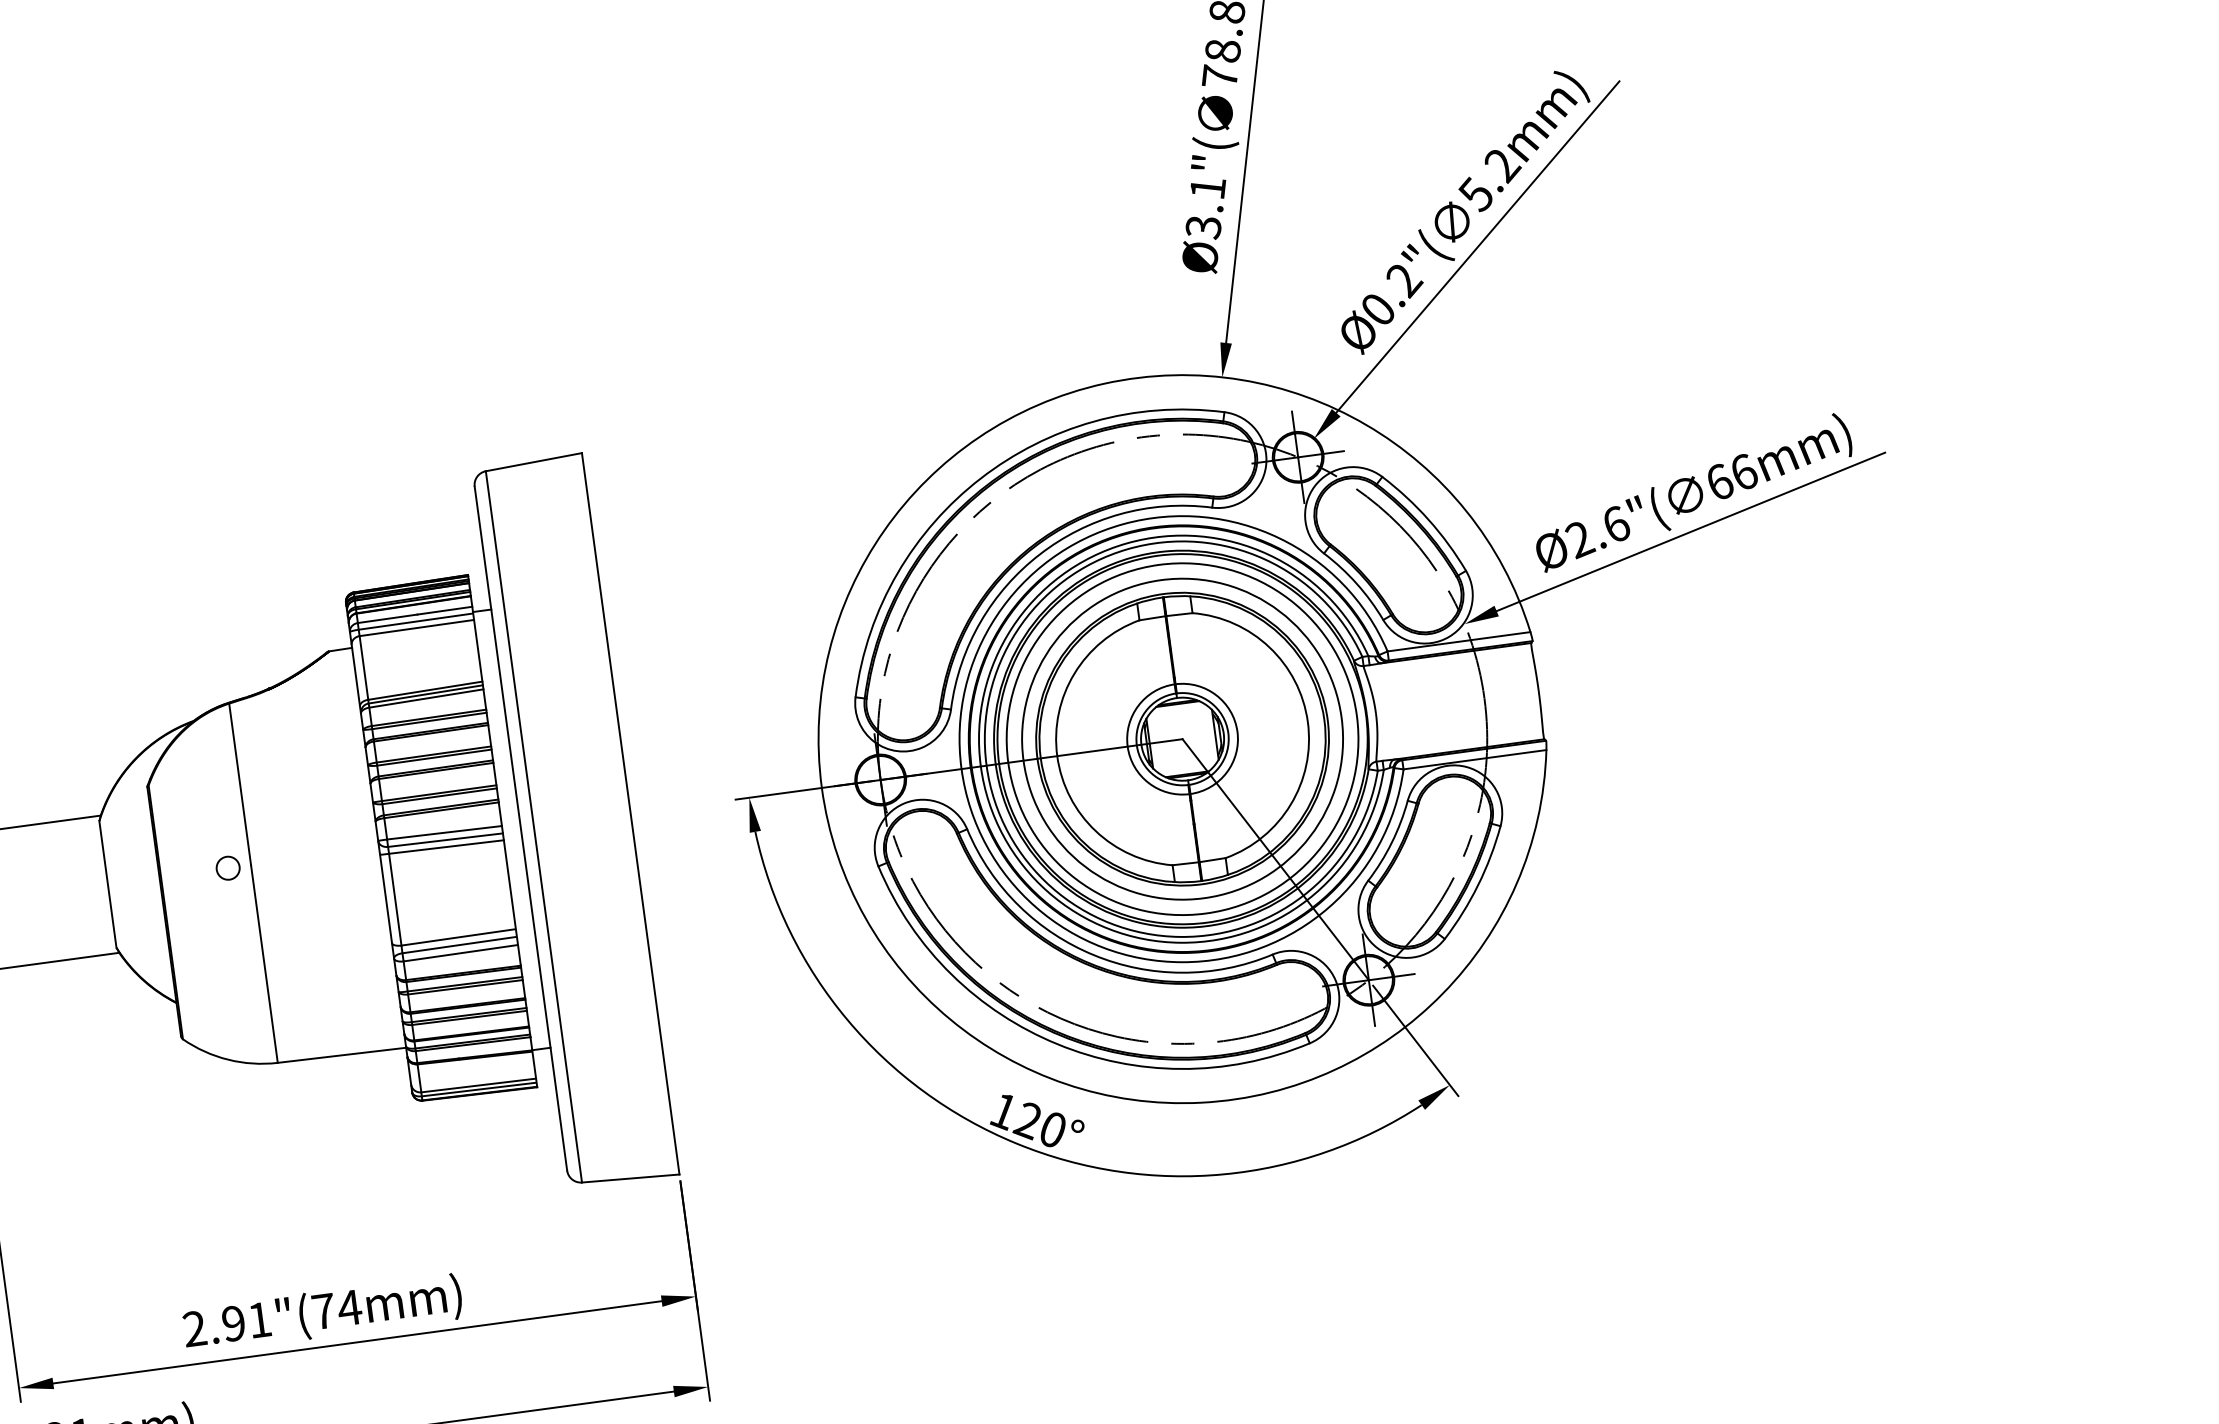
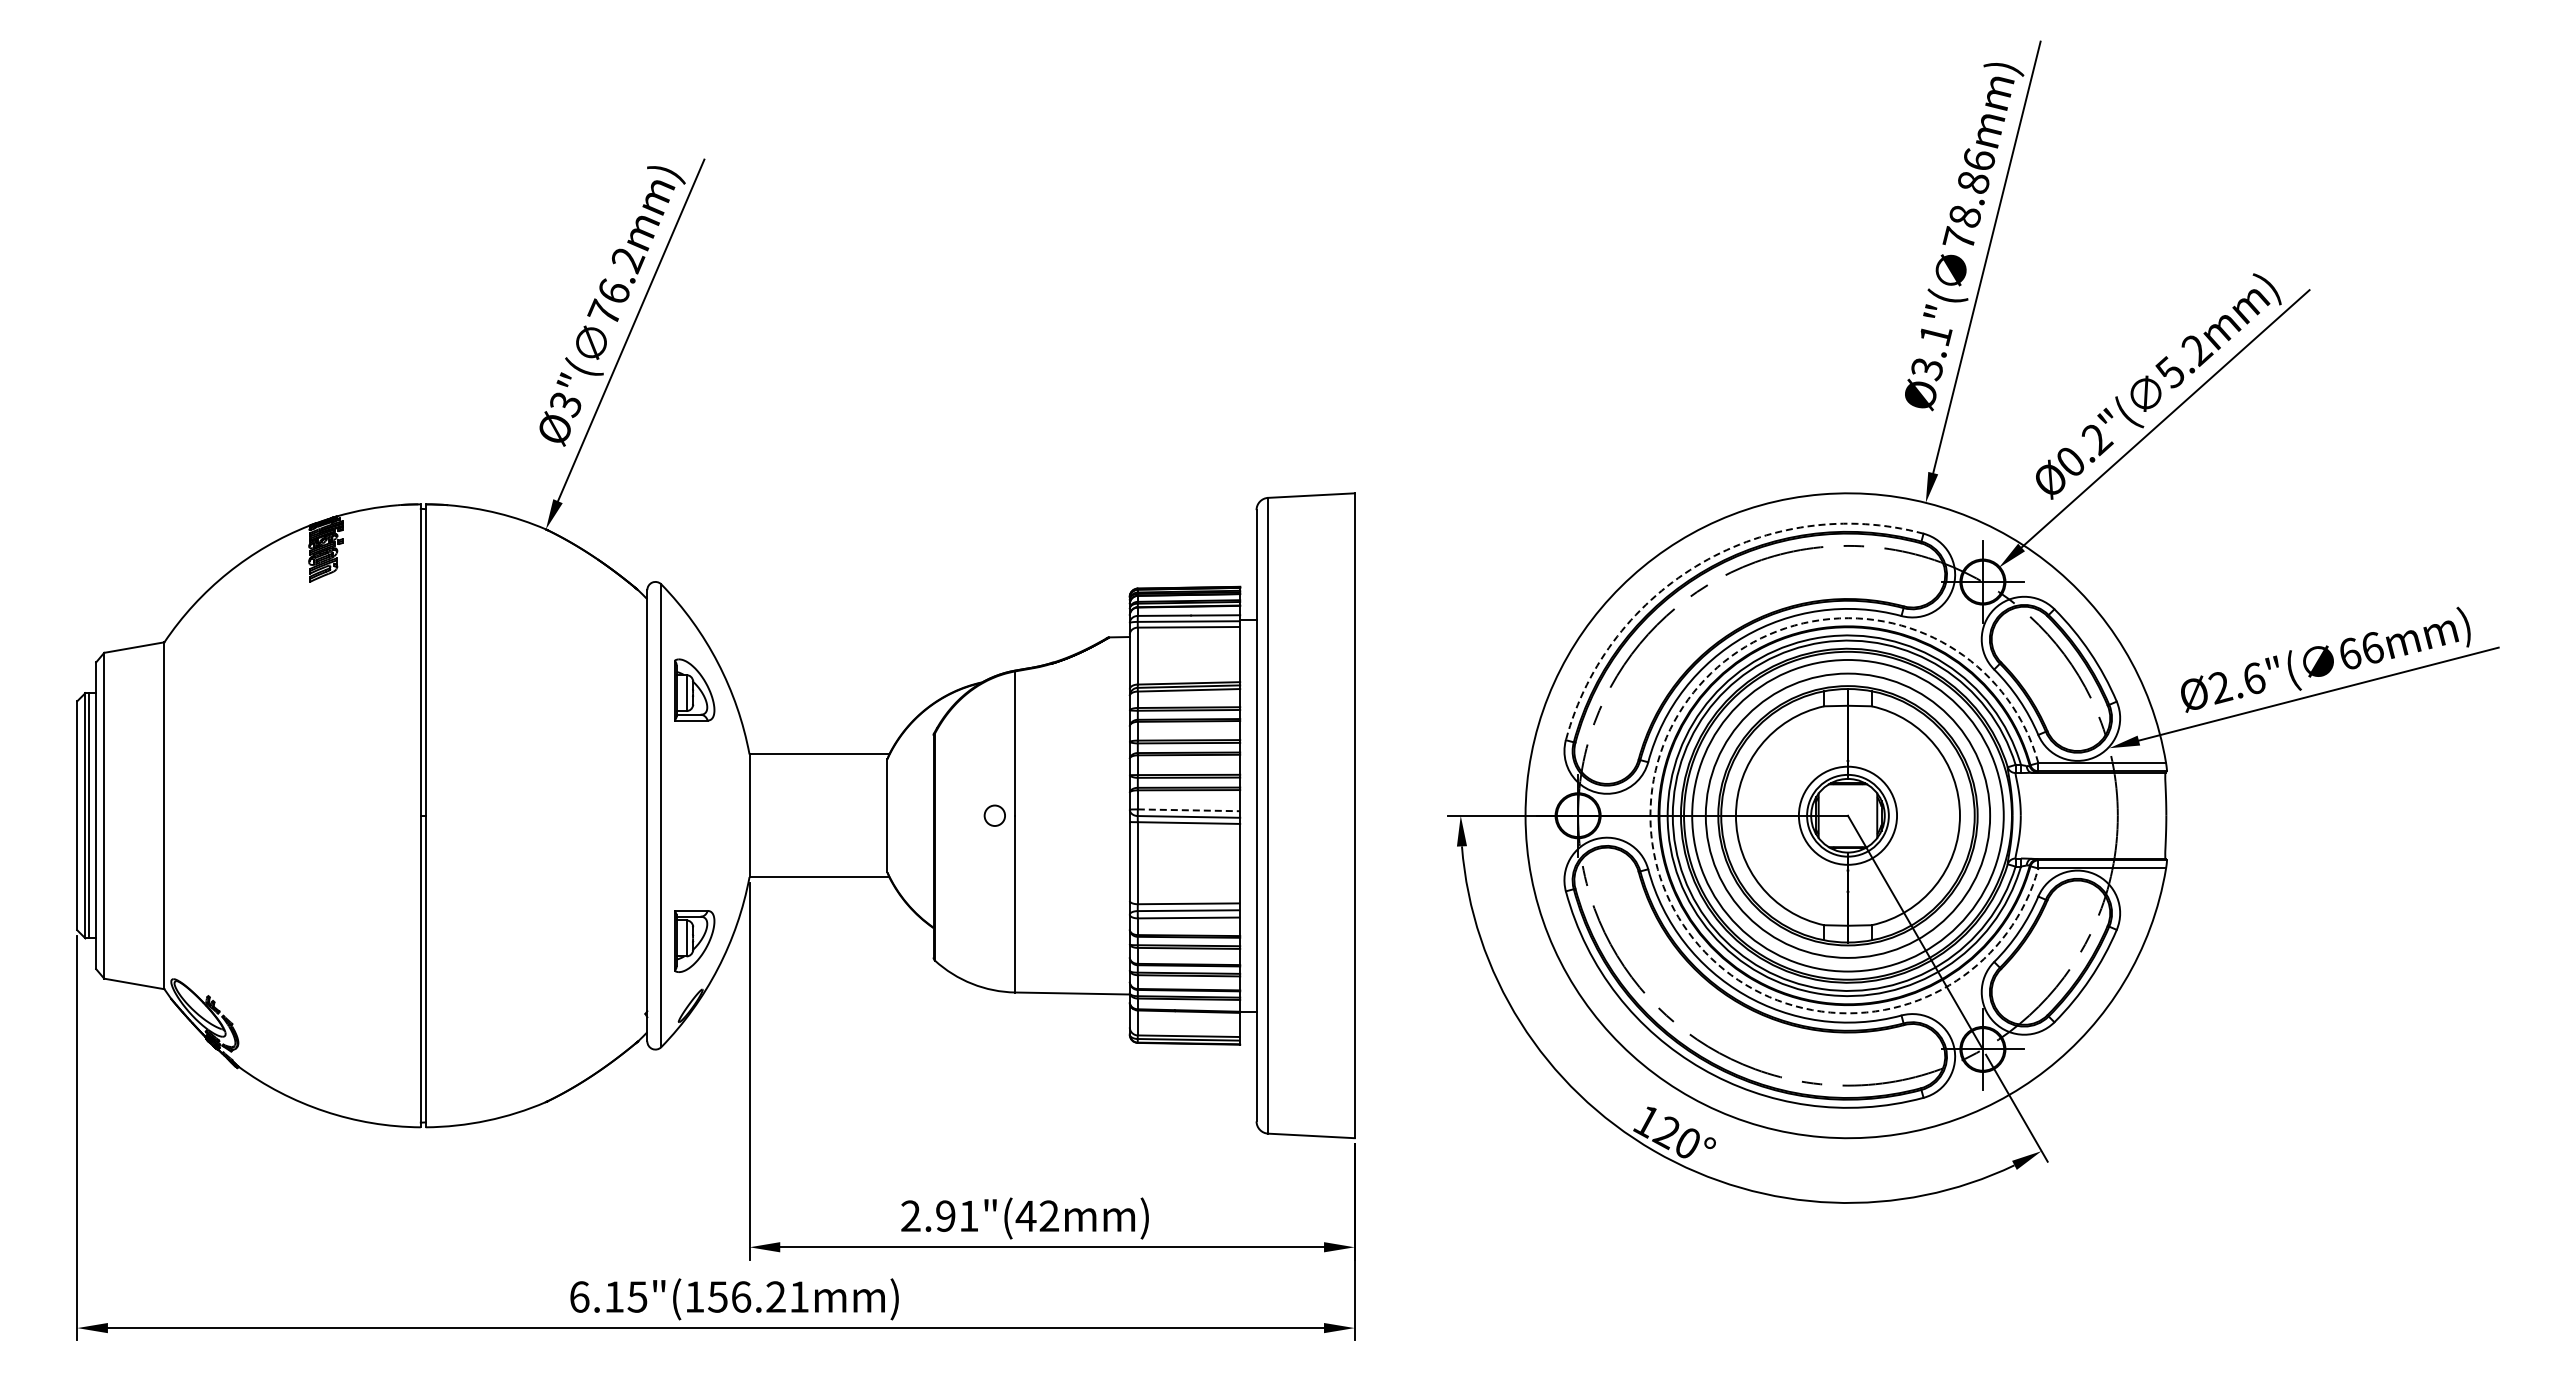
arc: (980, 478) -> (1701, 562), solid -> dashed
arc: (961, 768) -> (1650, 815), solid -> dashed
line: (445, 832) -> (1189, 810), solid -> dashed
text: (336, 1308) -> (1037, 1215), 2.91"(74mm) -> 2.91"(42mm)

